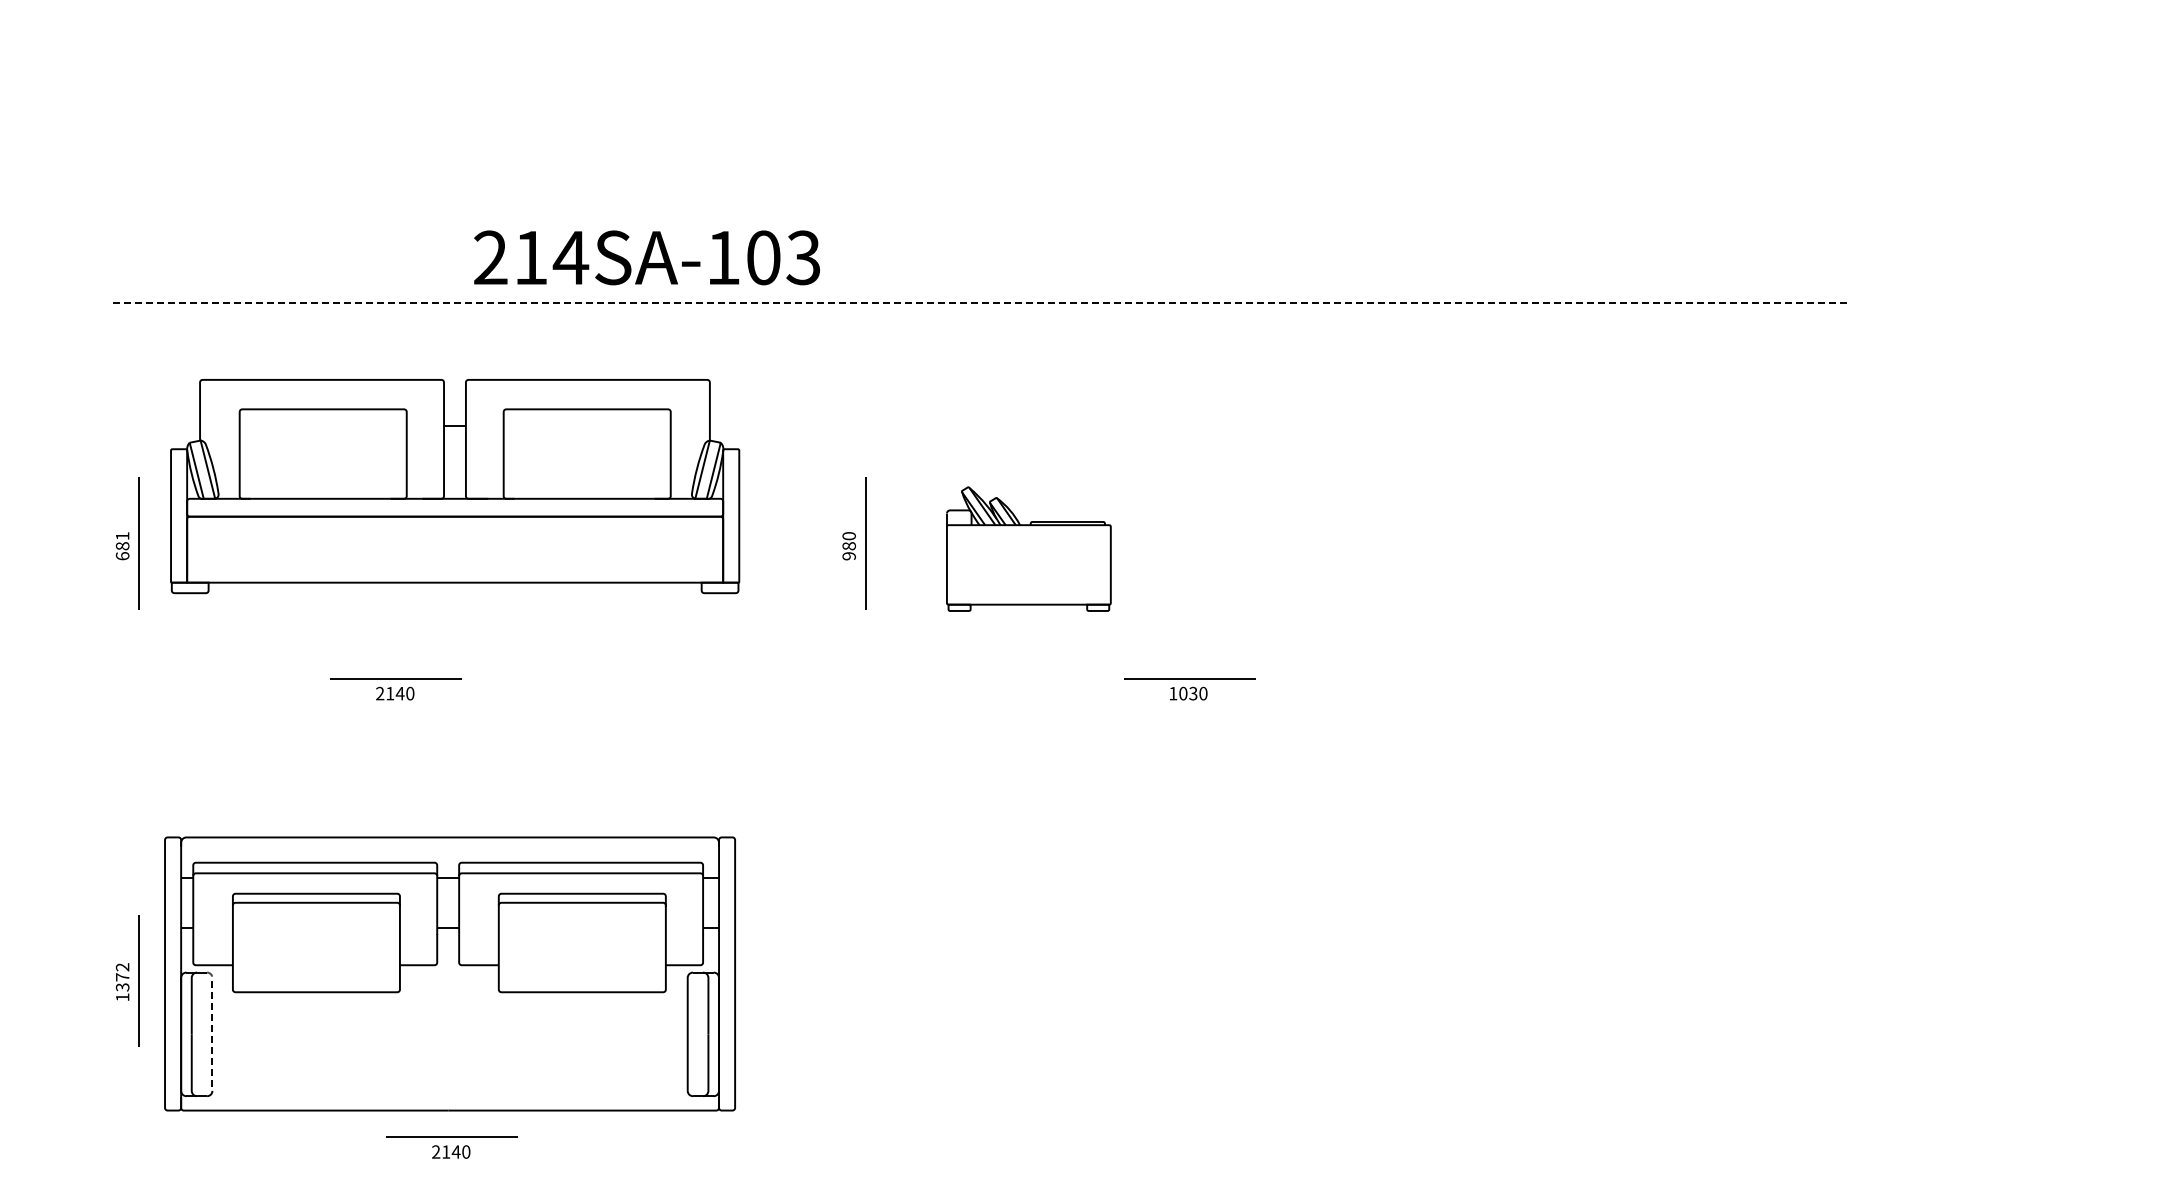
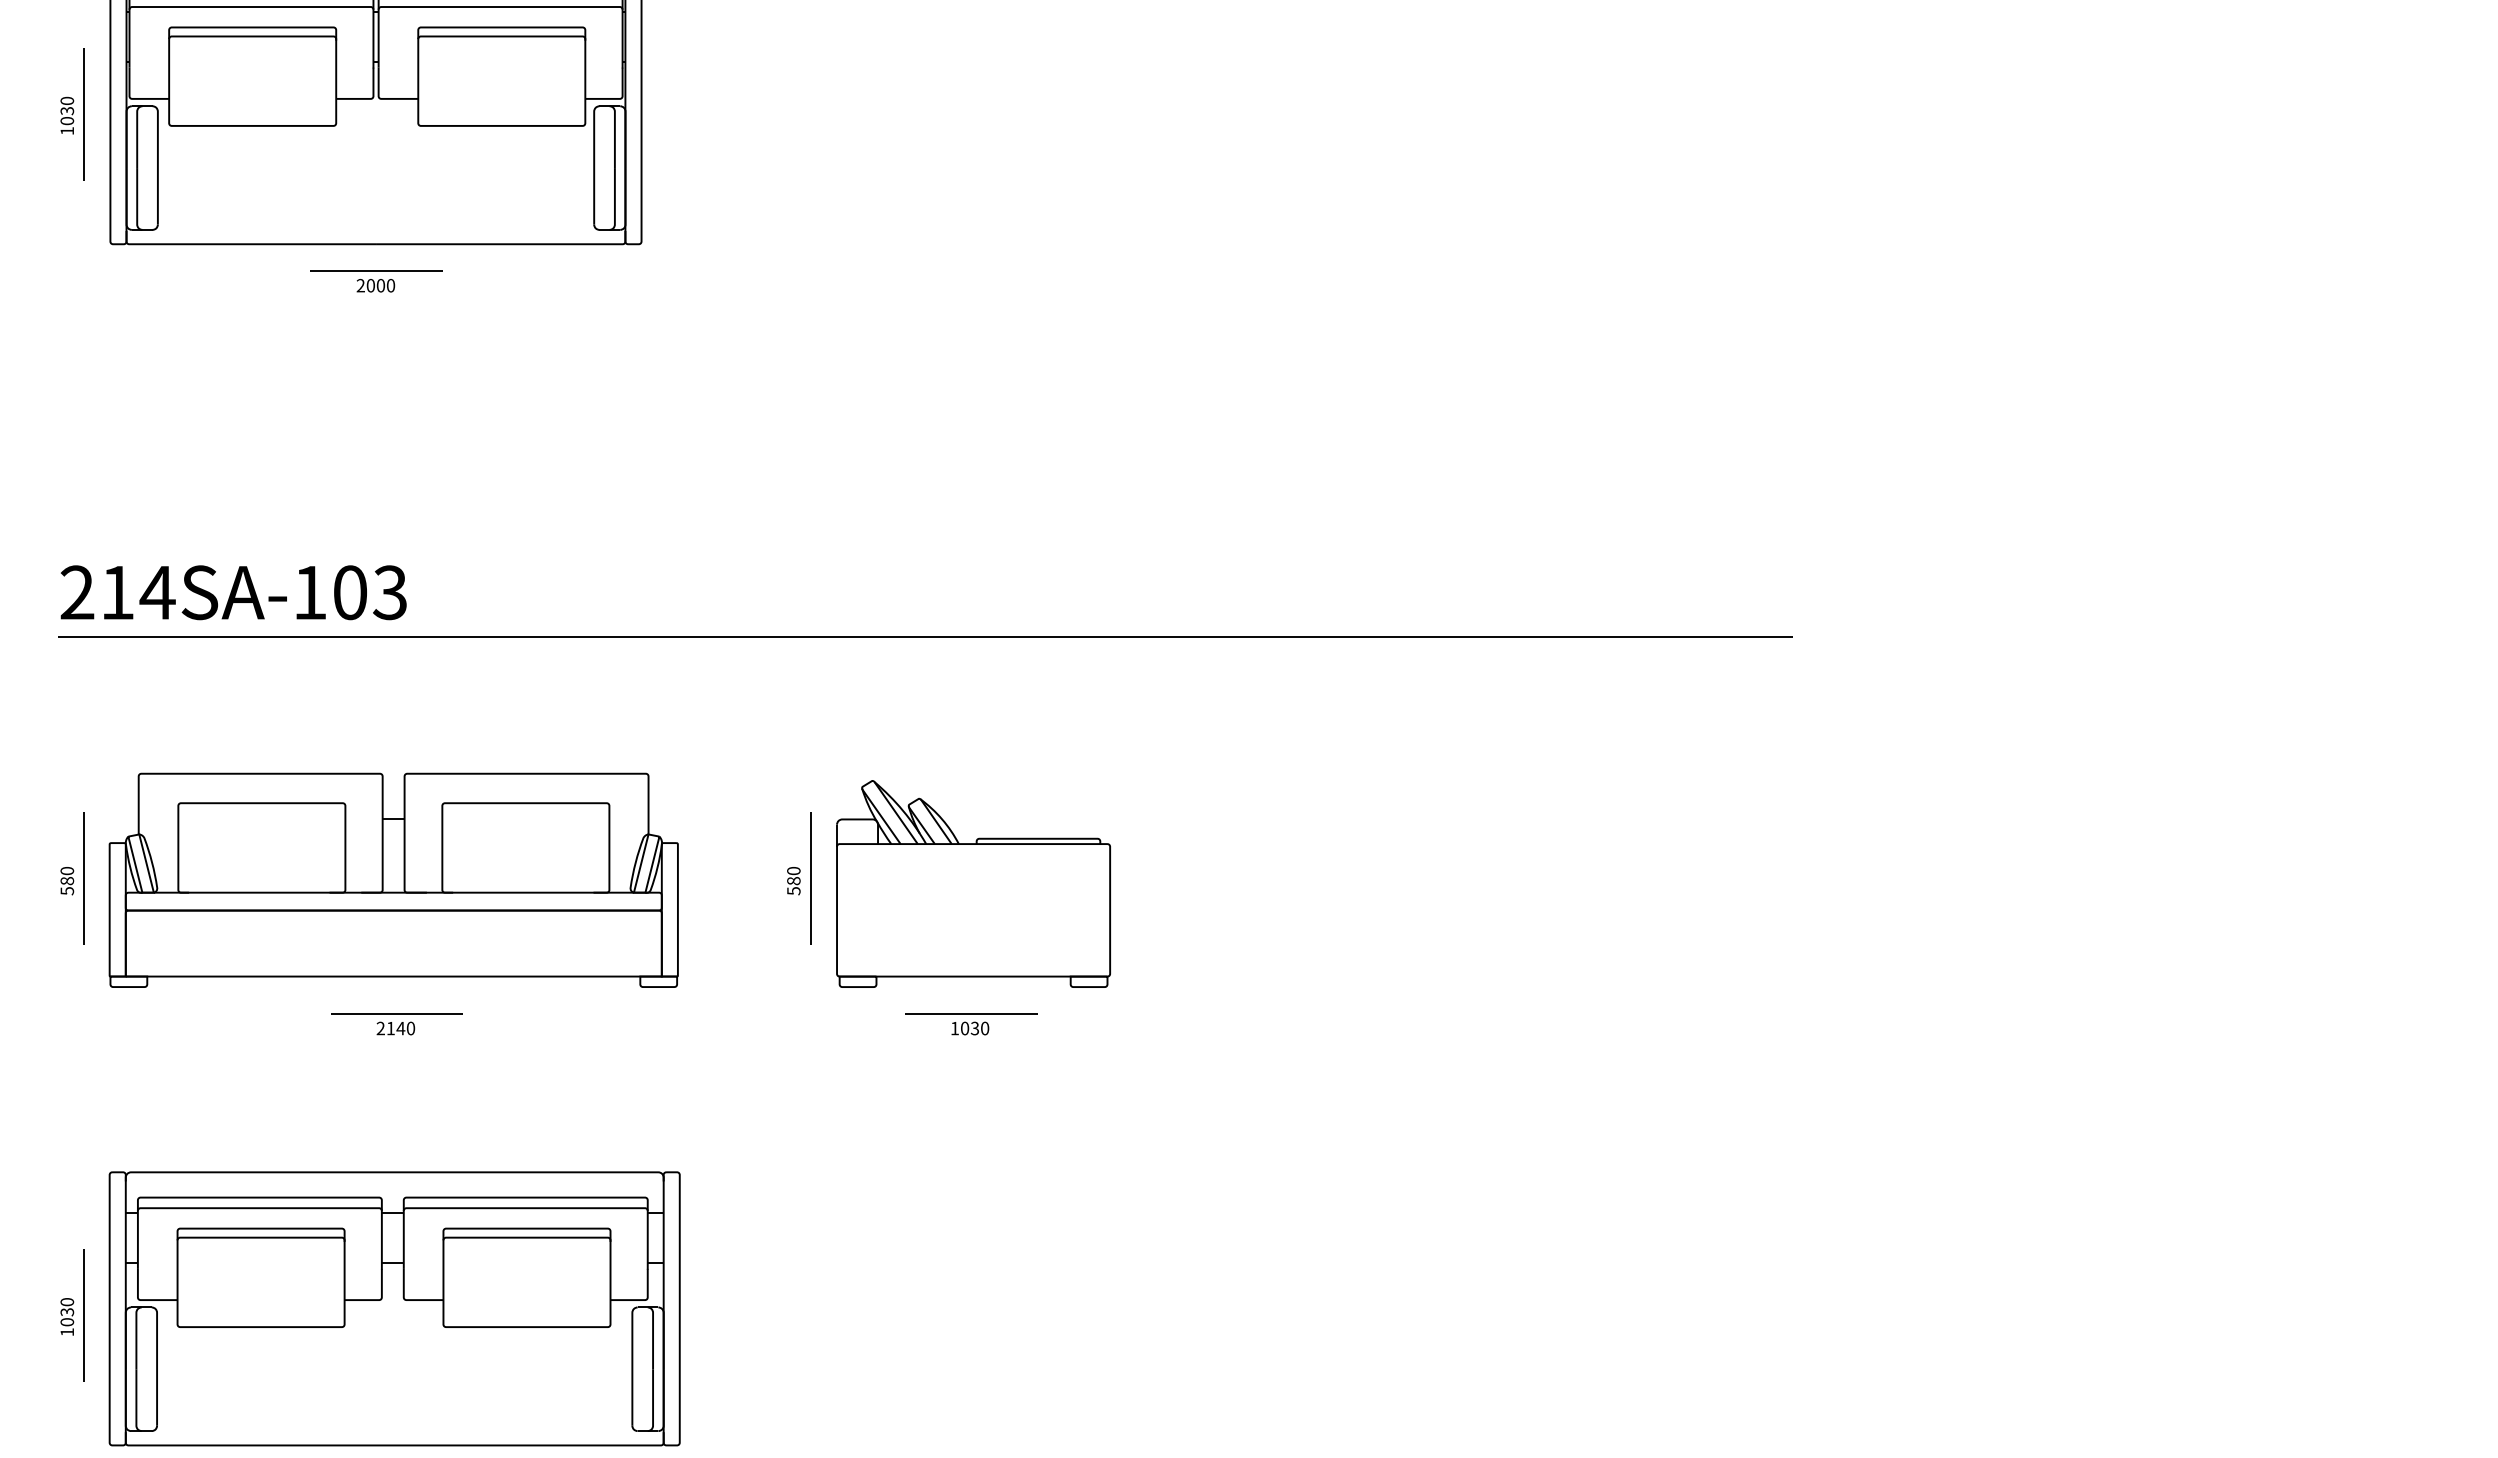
text: (646, 257) -> (233, 592), moved
line: (980, 302) -> (925, 637), dashed -> solid
part: (454, 485) -> (393, 879), moved
text: (122, 546) -> (67, 881), 681 -> 580
part: (1028, 548) -> (973, 883), size x1.67
text: (848, 556) -> (793, 891), 980 -> 580
part: (395, 689) -> (396, 1024), moved
part: (1189, 689) -> (971, 1024), moved
text: (122, 977) -> (67, 1312), 1372 -> 1030
line: (212, 1022) -> (157, 1357), dashed -> solid

